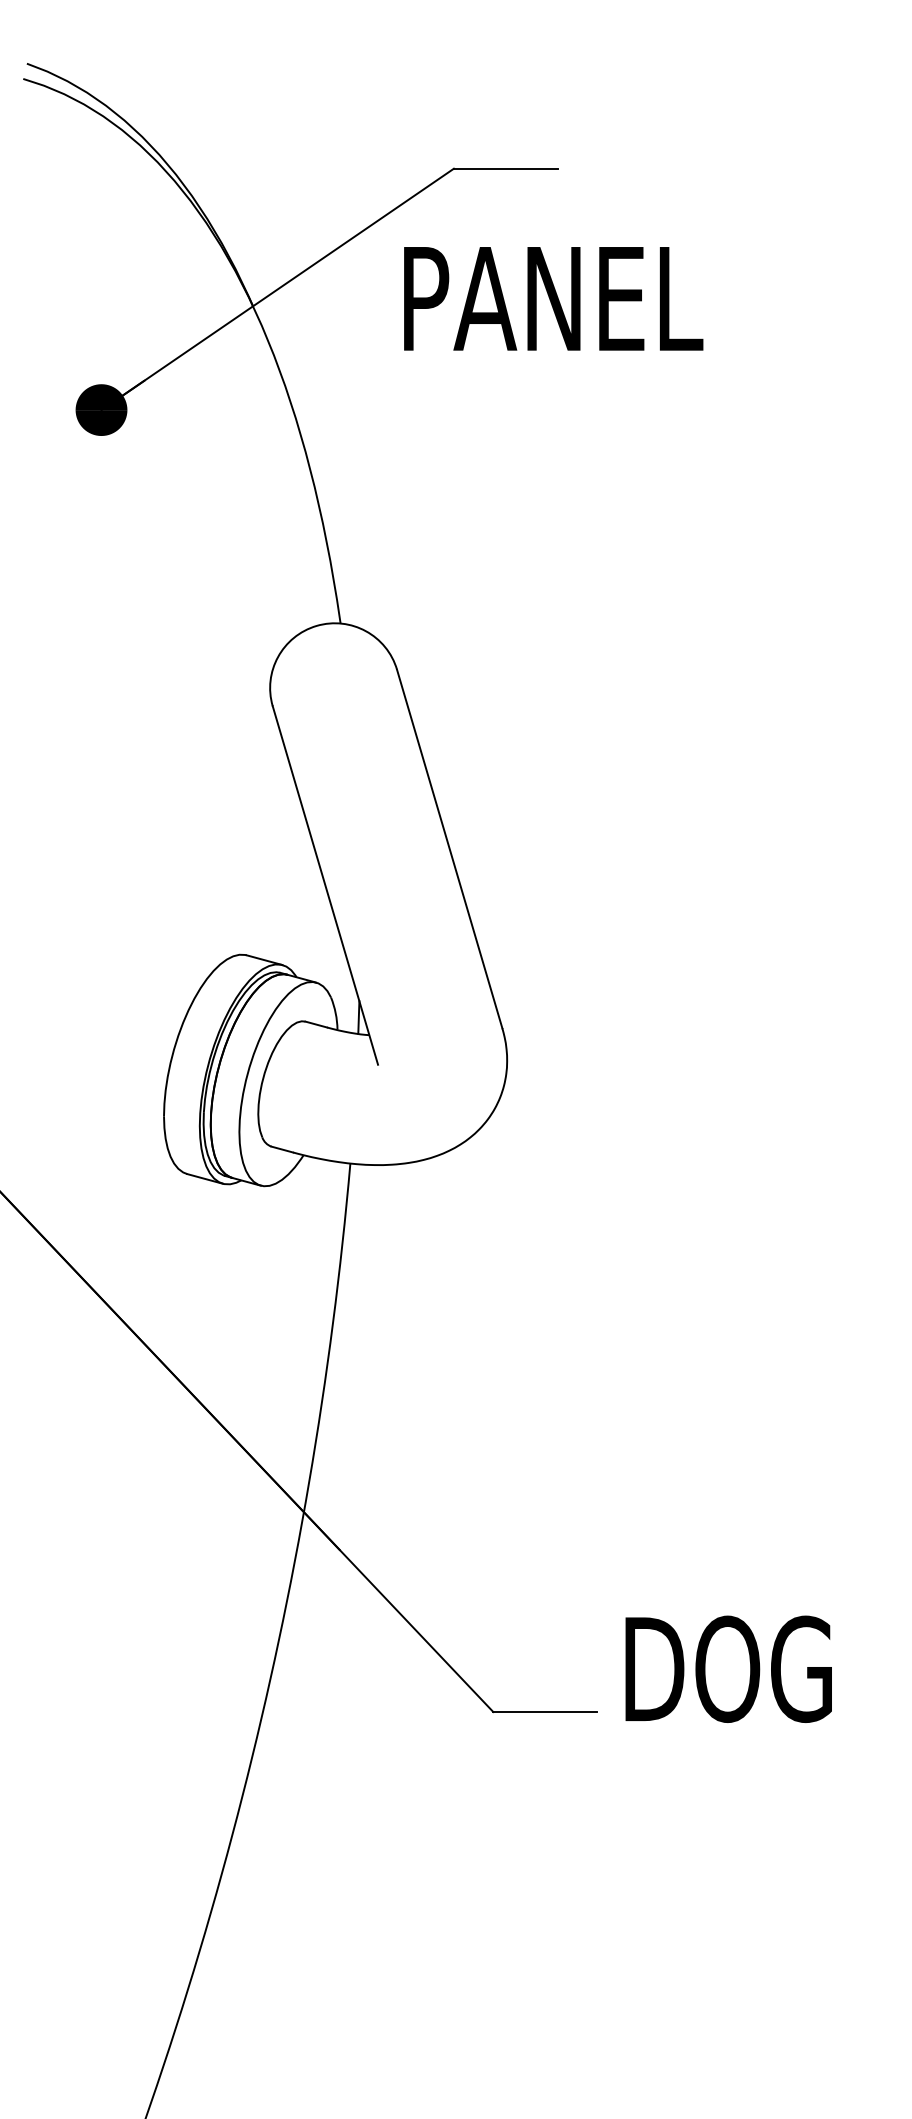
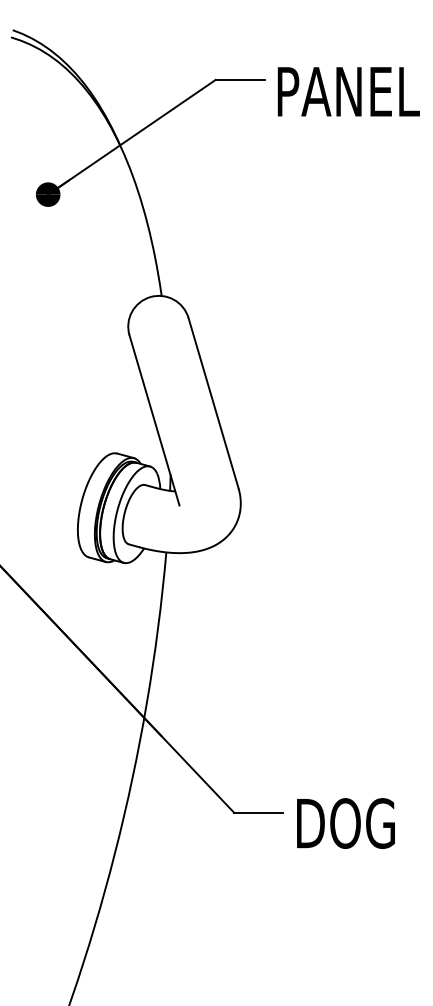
text: (552, 298) -> (348, 91), moved
text: (727, 1669) -> (345, 823), moved

